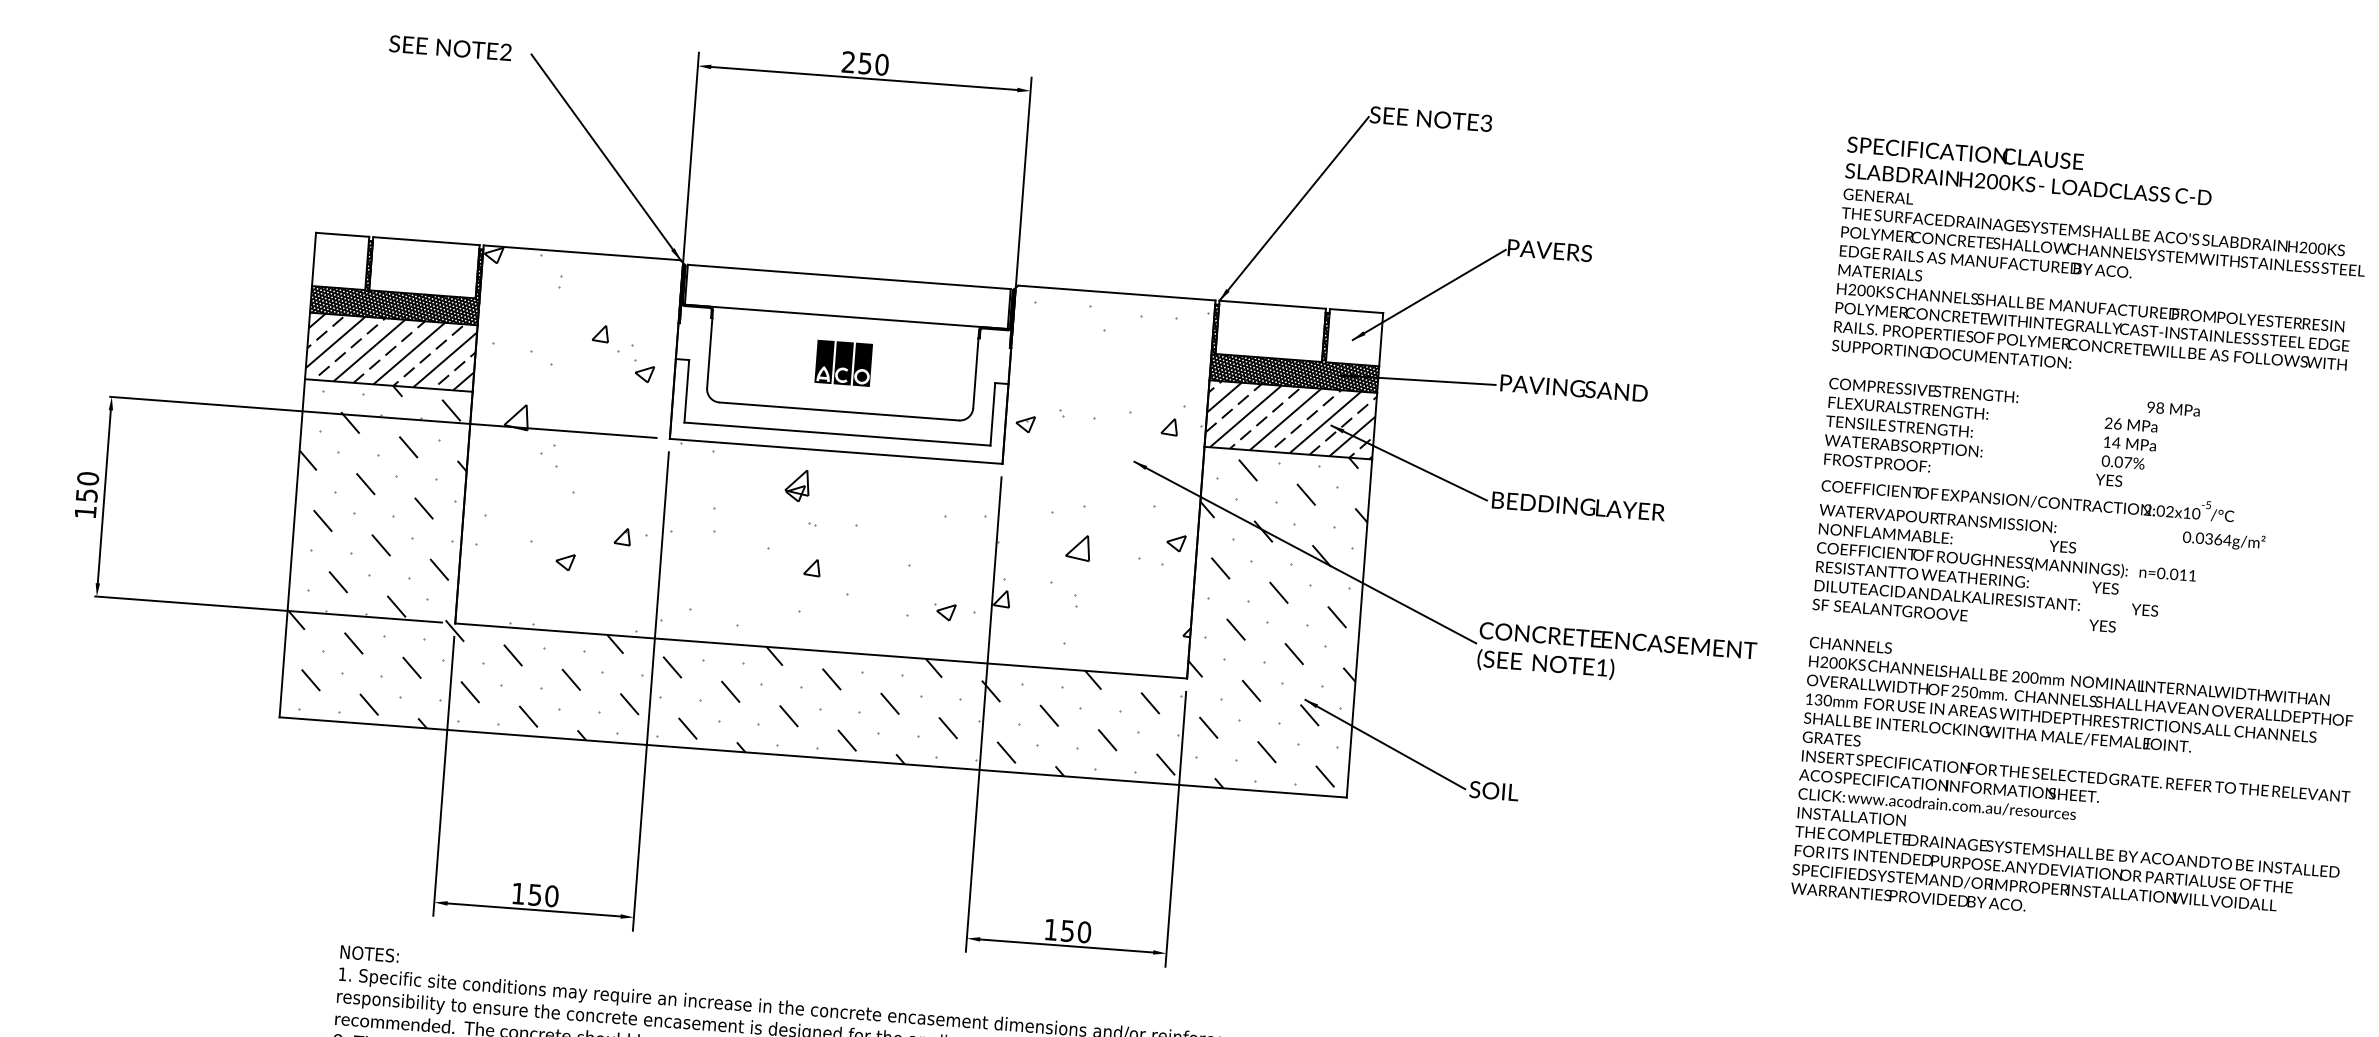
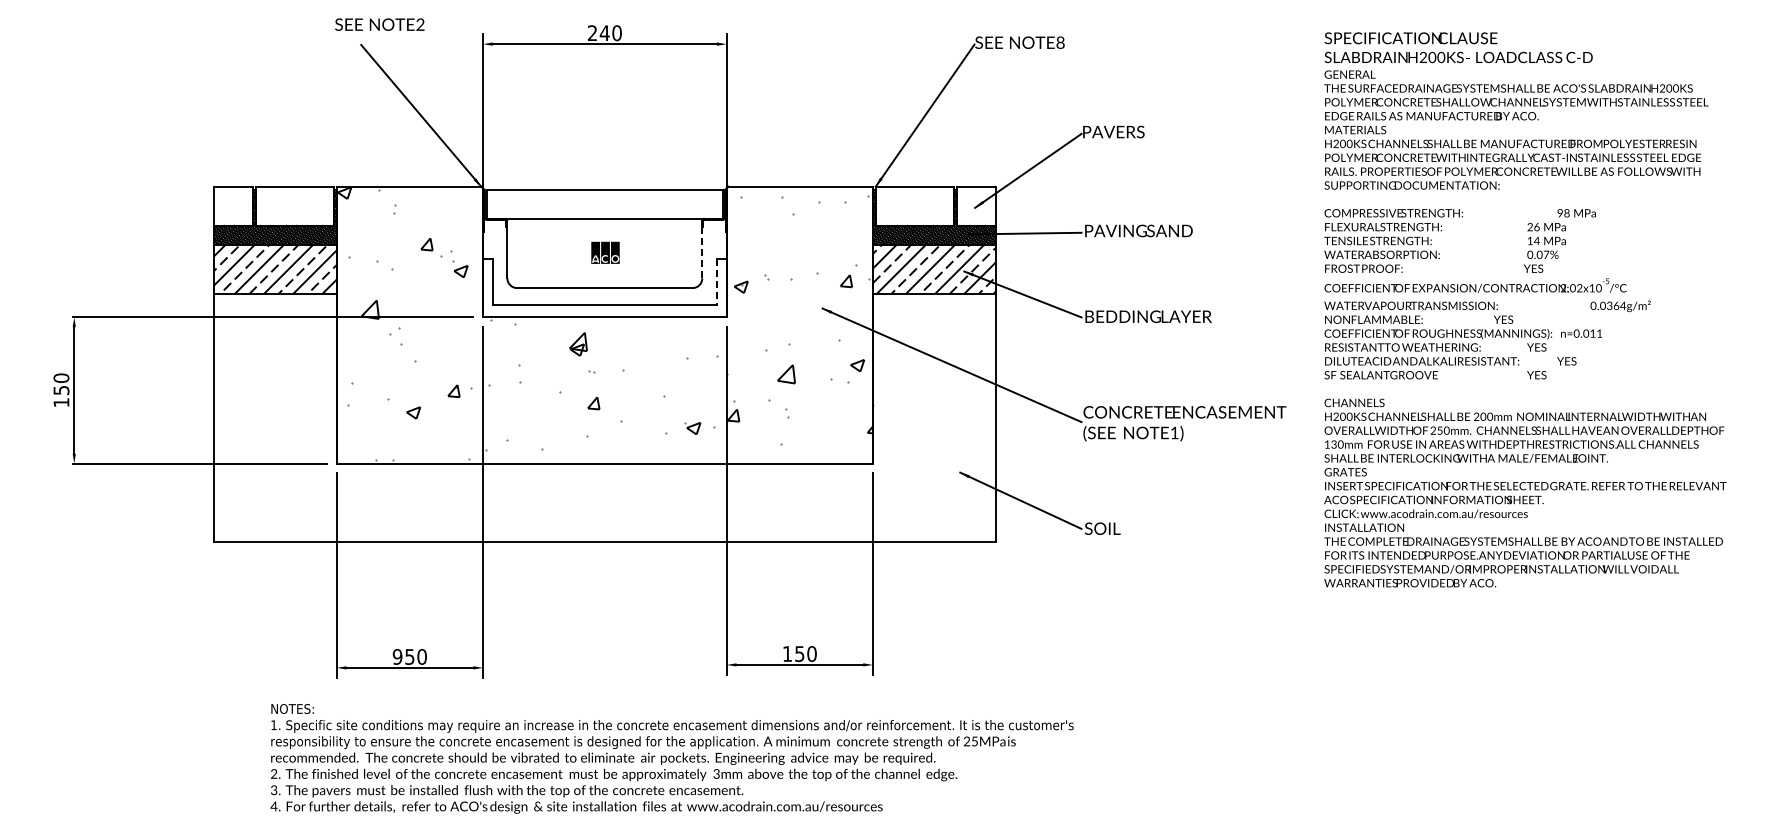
text: (450, 47) -> (379, 24), moved
text: (864, 63) -> (604, 33), 250 -> 240
text: (1486, 122) -> (1060, 42), 3 -> 8
part: (843, 362) -> (605, 252), size x0.7
line: (976, 372) -> (702, 252), solid -> dashed
line: (992, 413) -> (716, 281), solid -> dashed
hatch: (825, 588) -> (604, 417), removed
text: (518, 893) -> (397, 656), 150 -> 950

